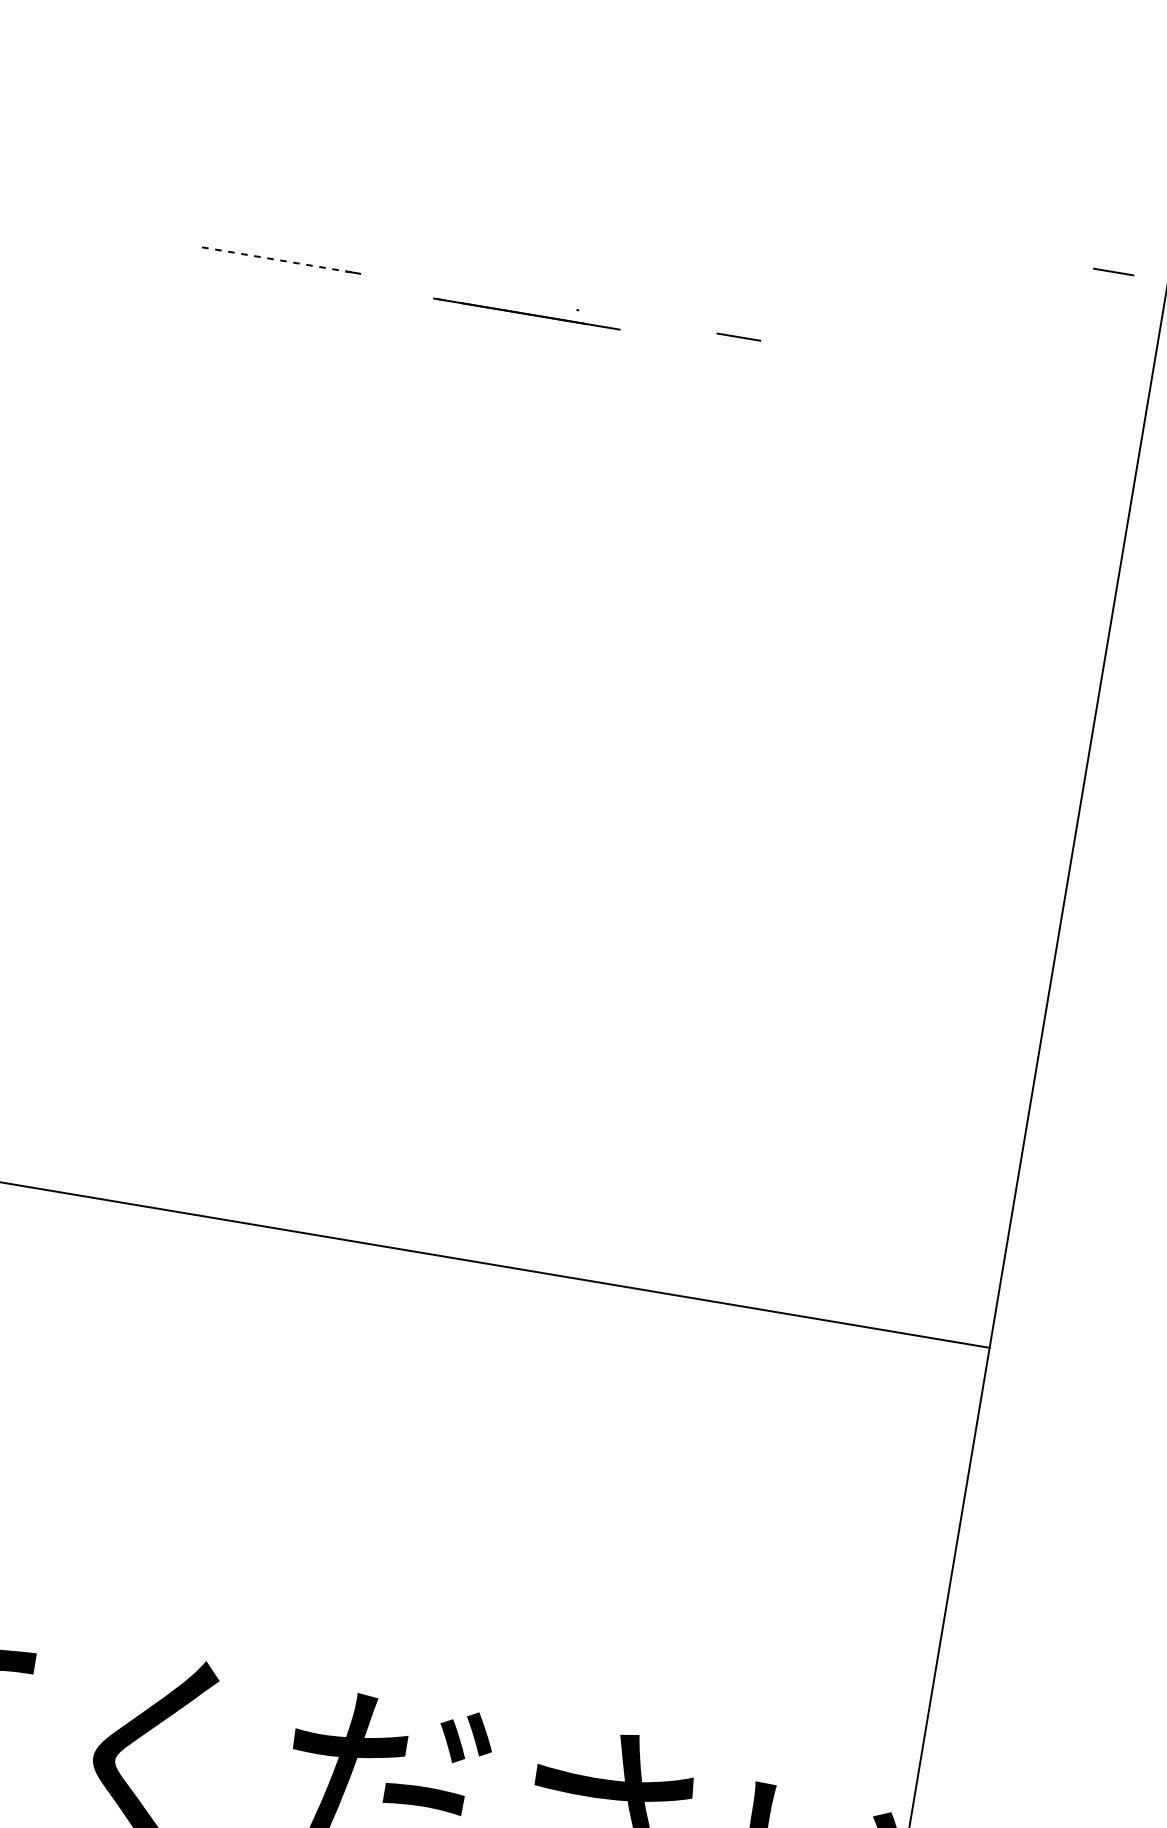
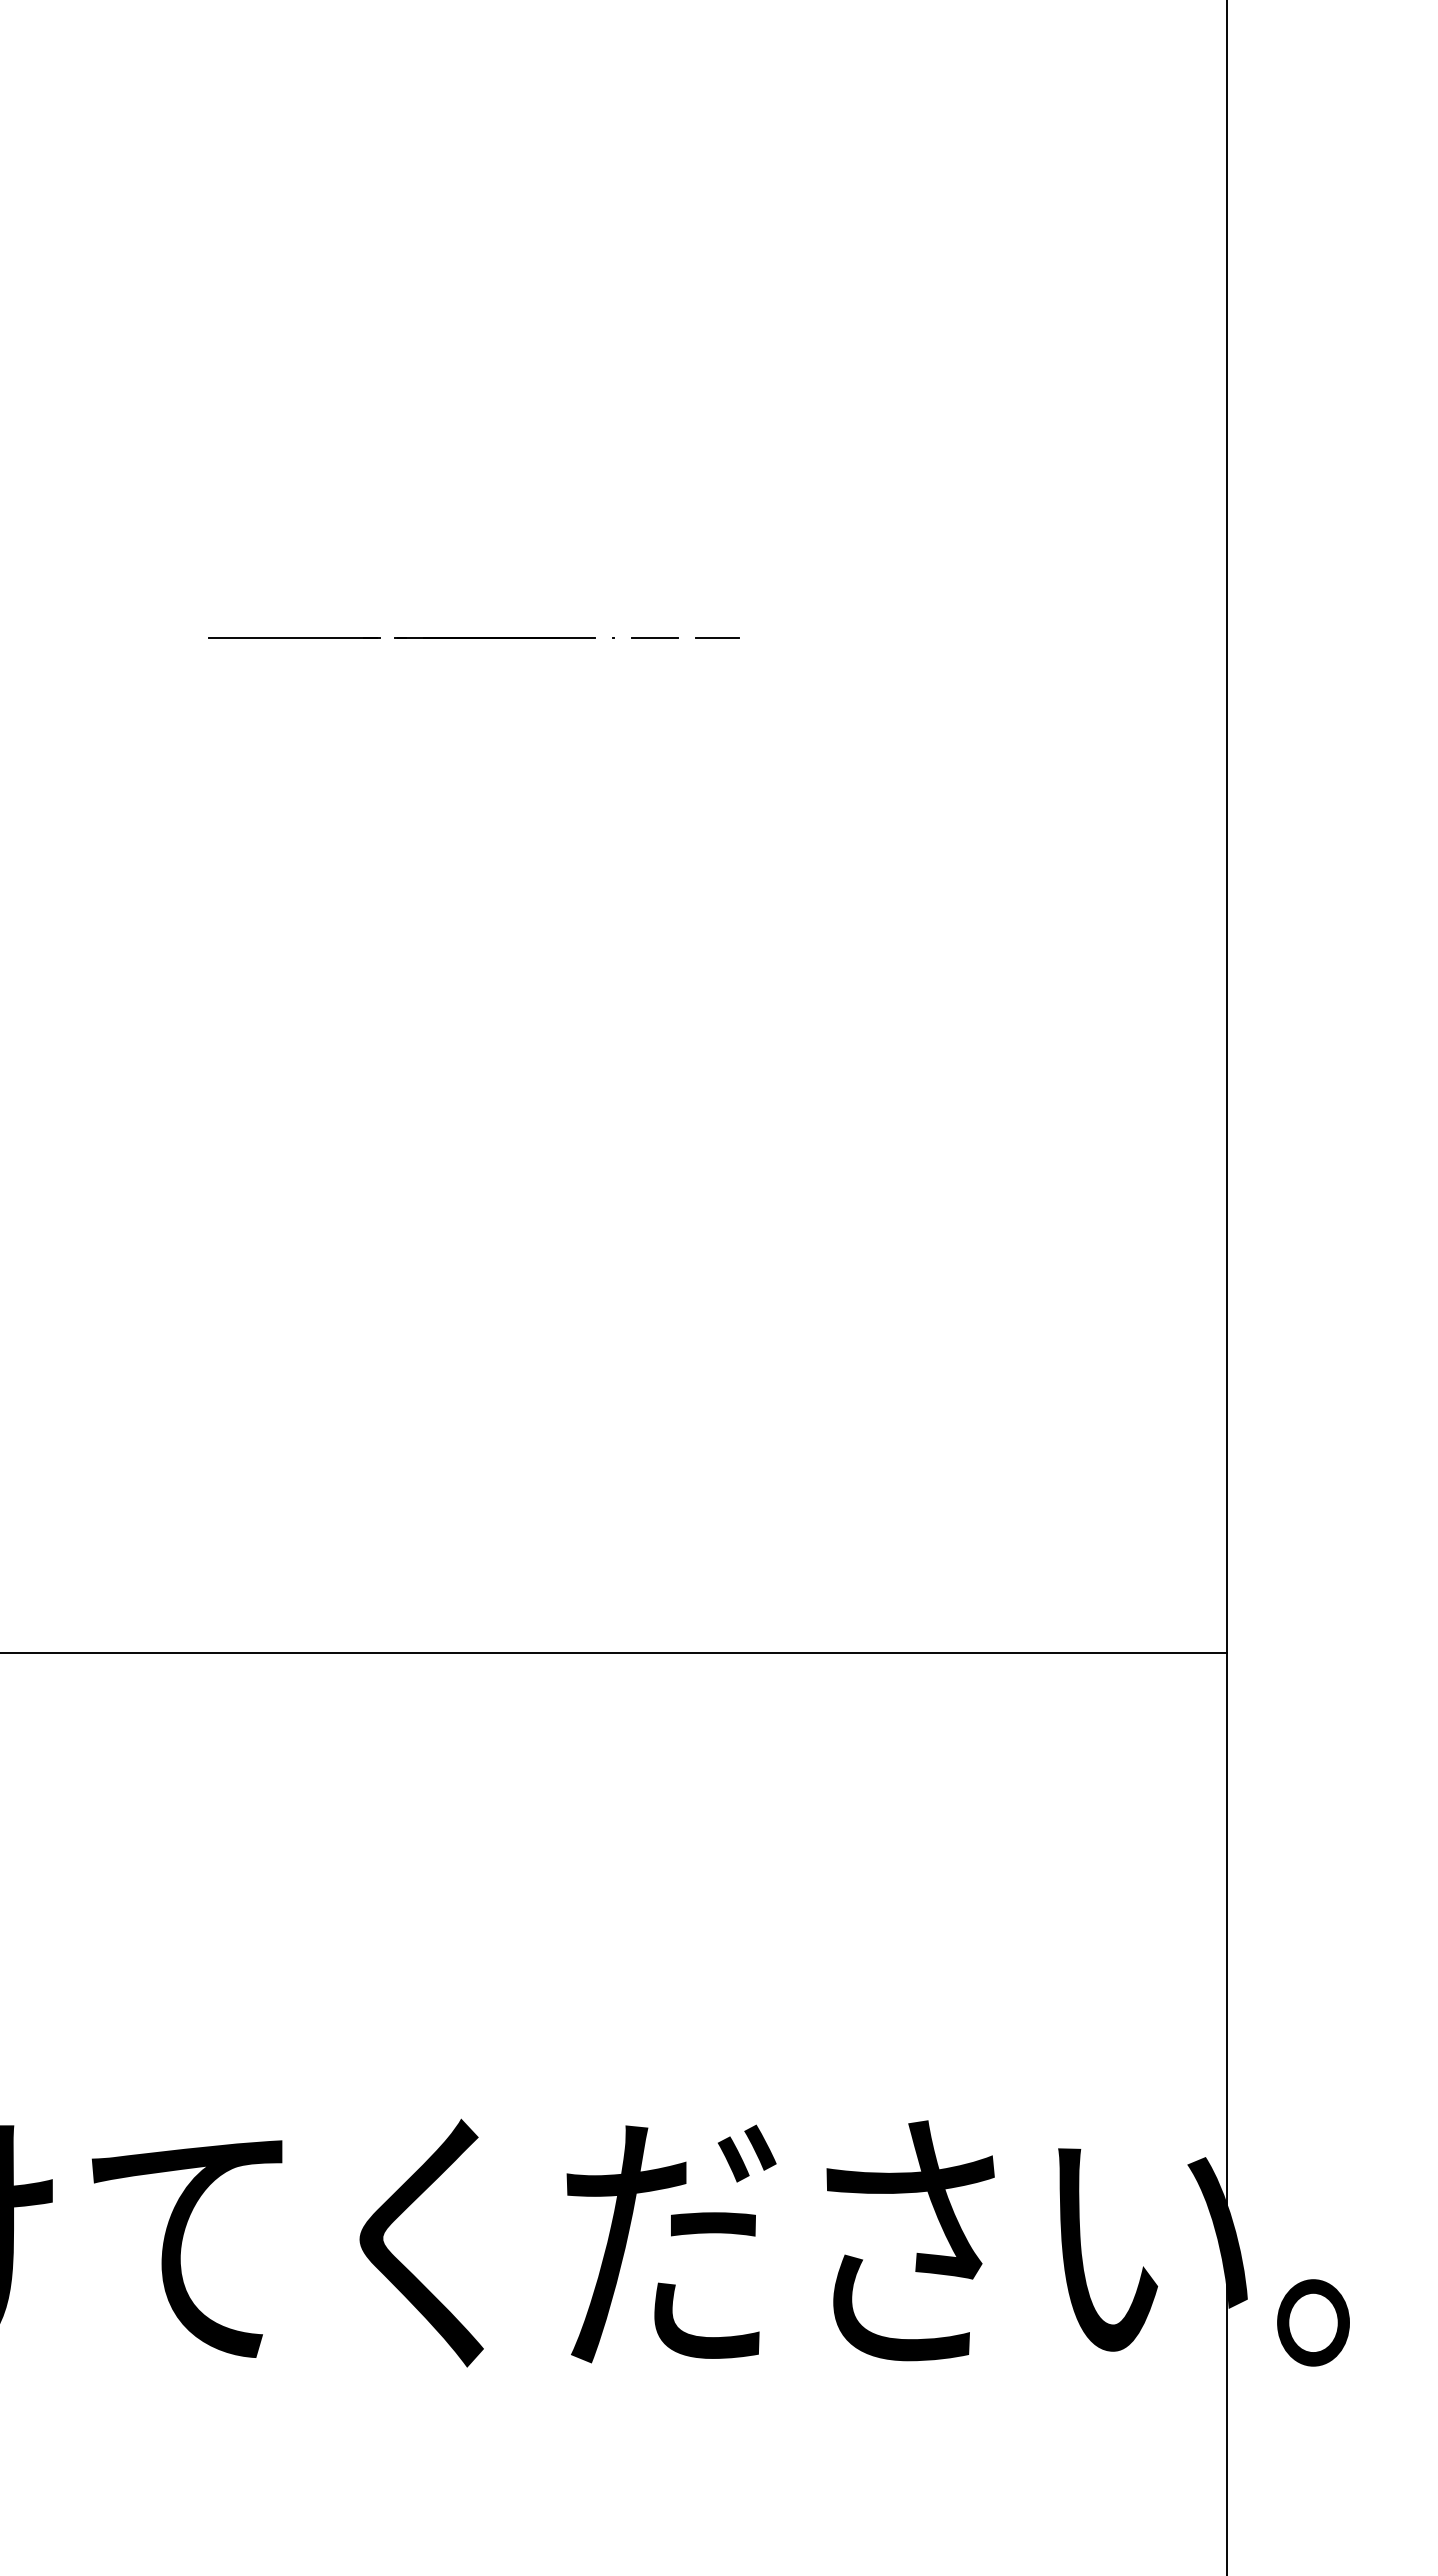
line: (281, 260) -> (294, 637), dashed -> solid
line: (1113, 271) -> (717, 637), moved
line: (526, 313) -> (494, 637), moved
line: (738, 337) -> (654, 637), moved

